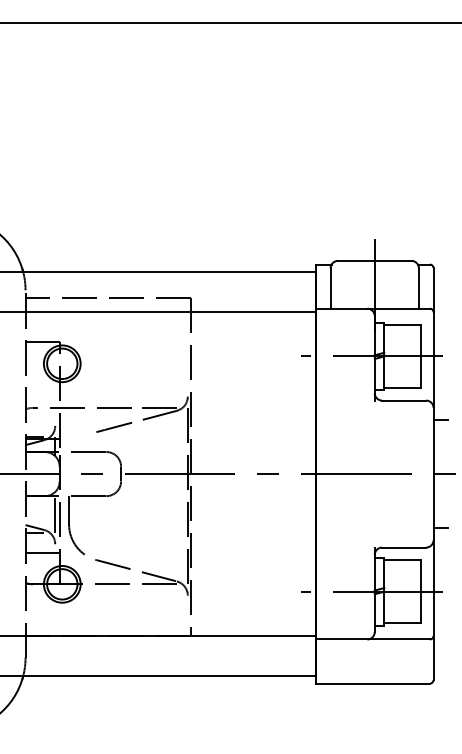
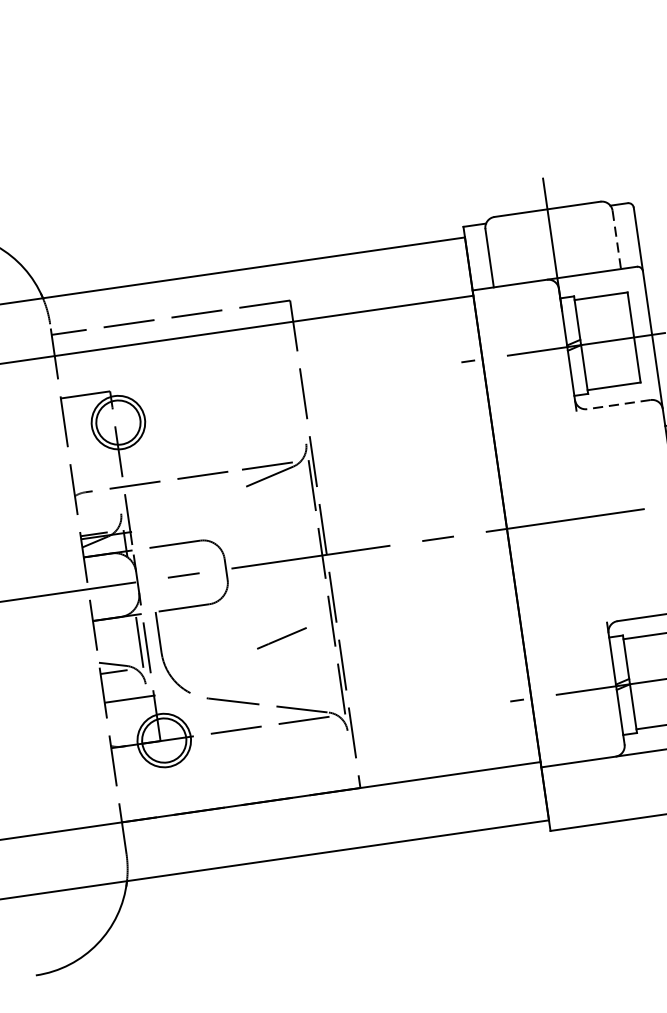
line: (418, 288) -> (616, 240), solid -> dashed
line: (403, 400) -> (617, 404), solid -> dashed
line: (114, 427) -> (282, 638), moved

